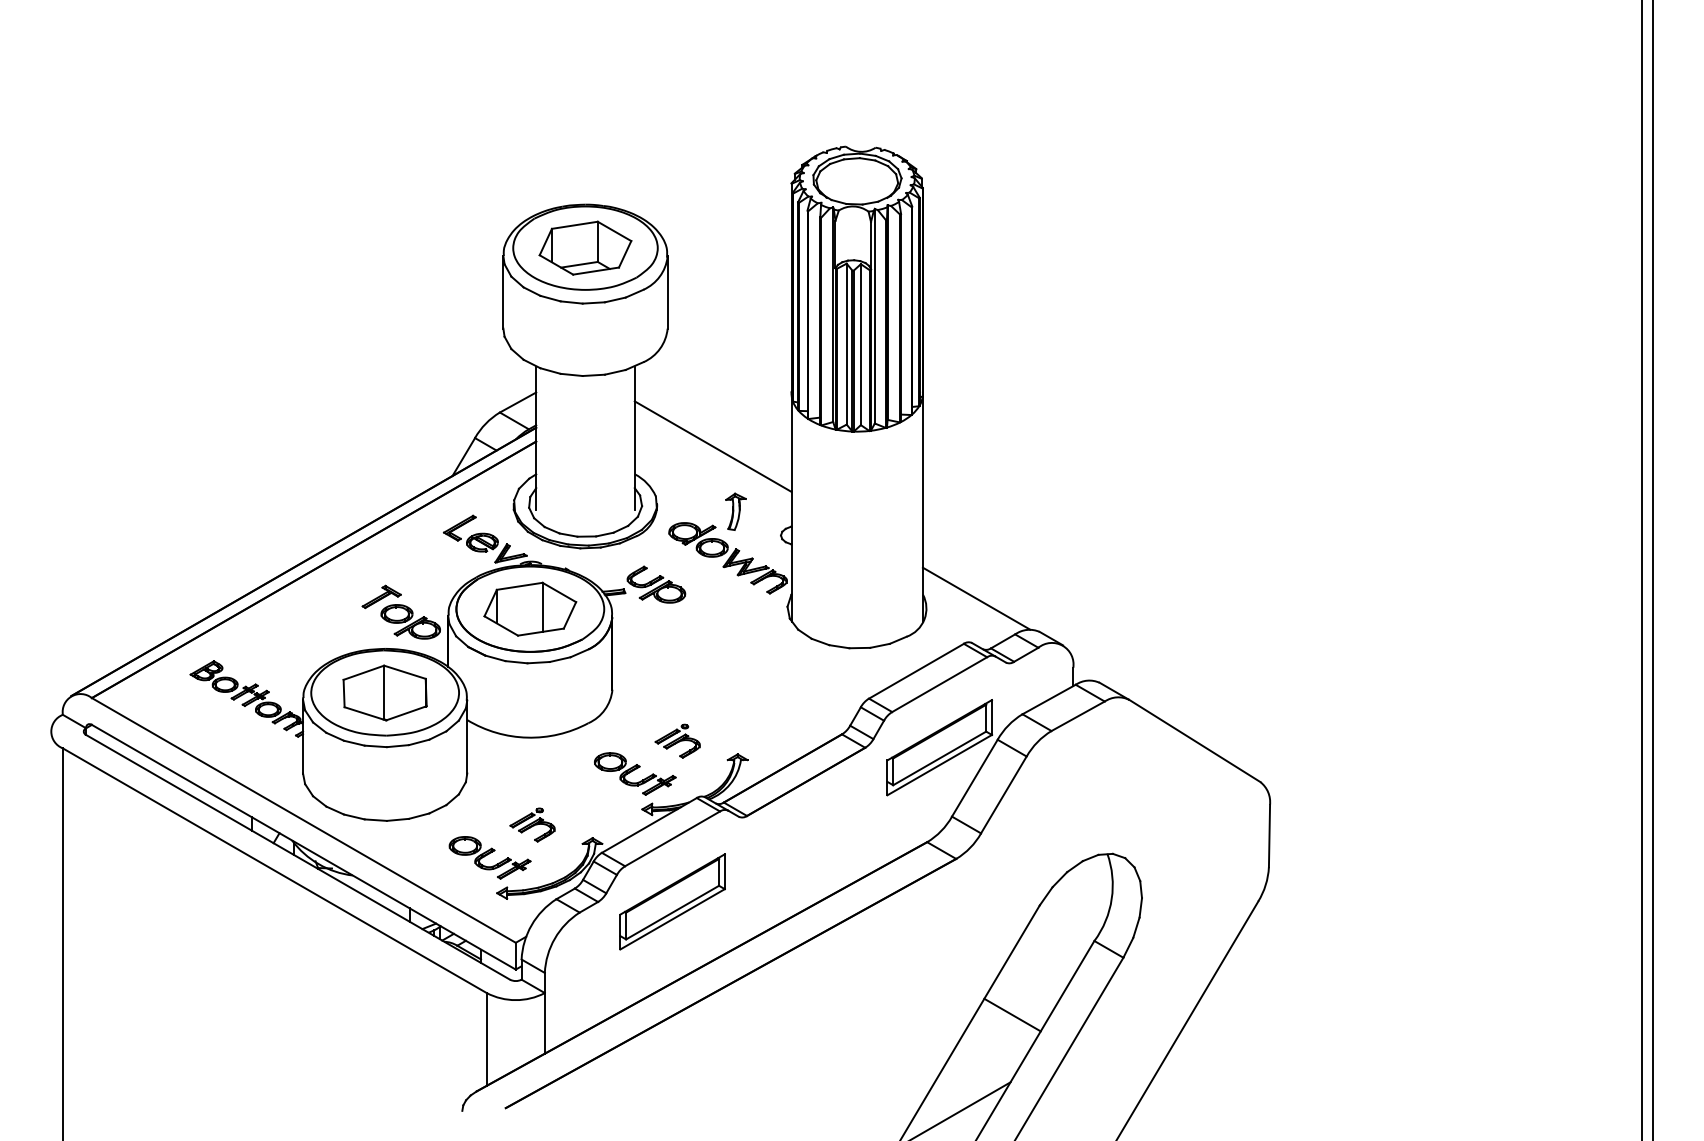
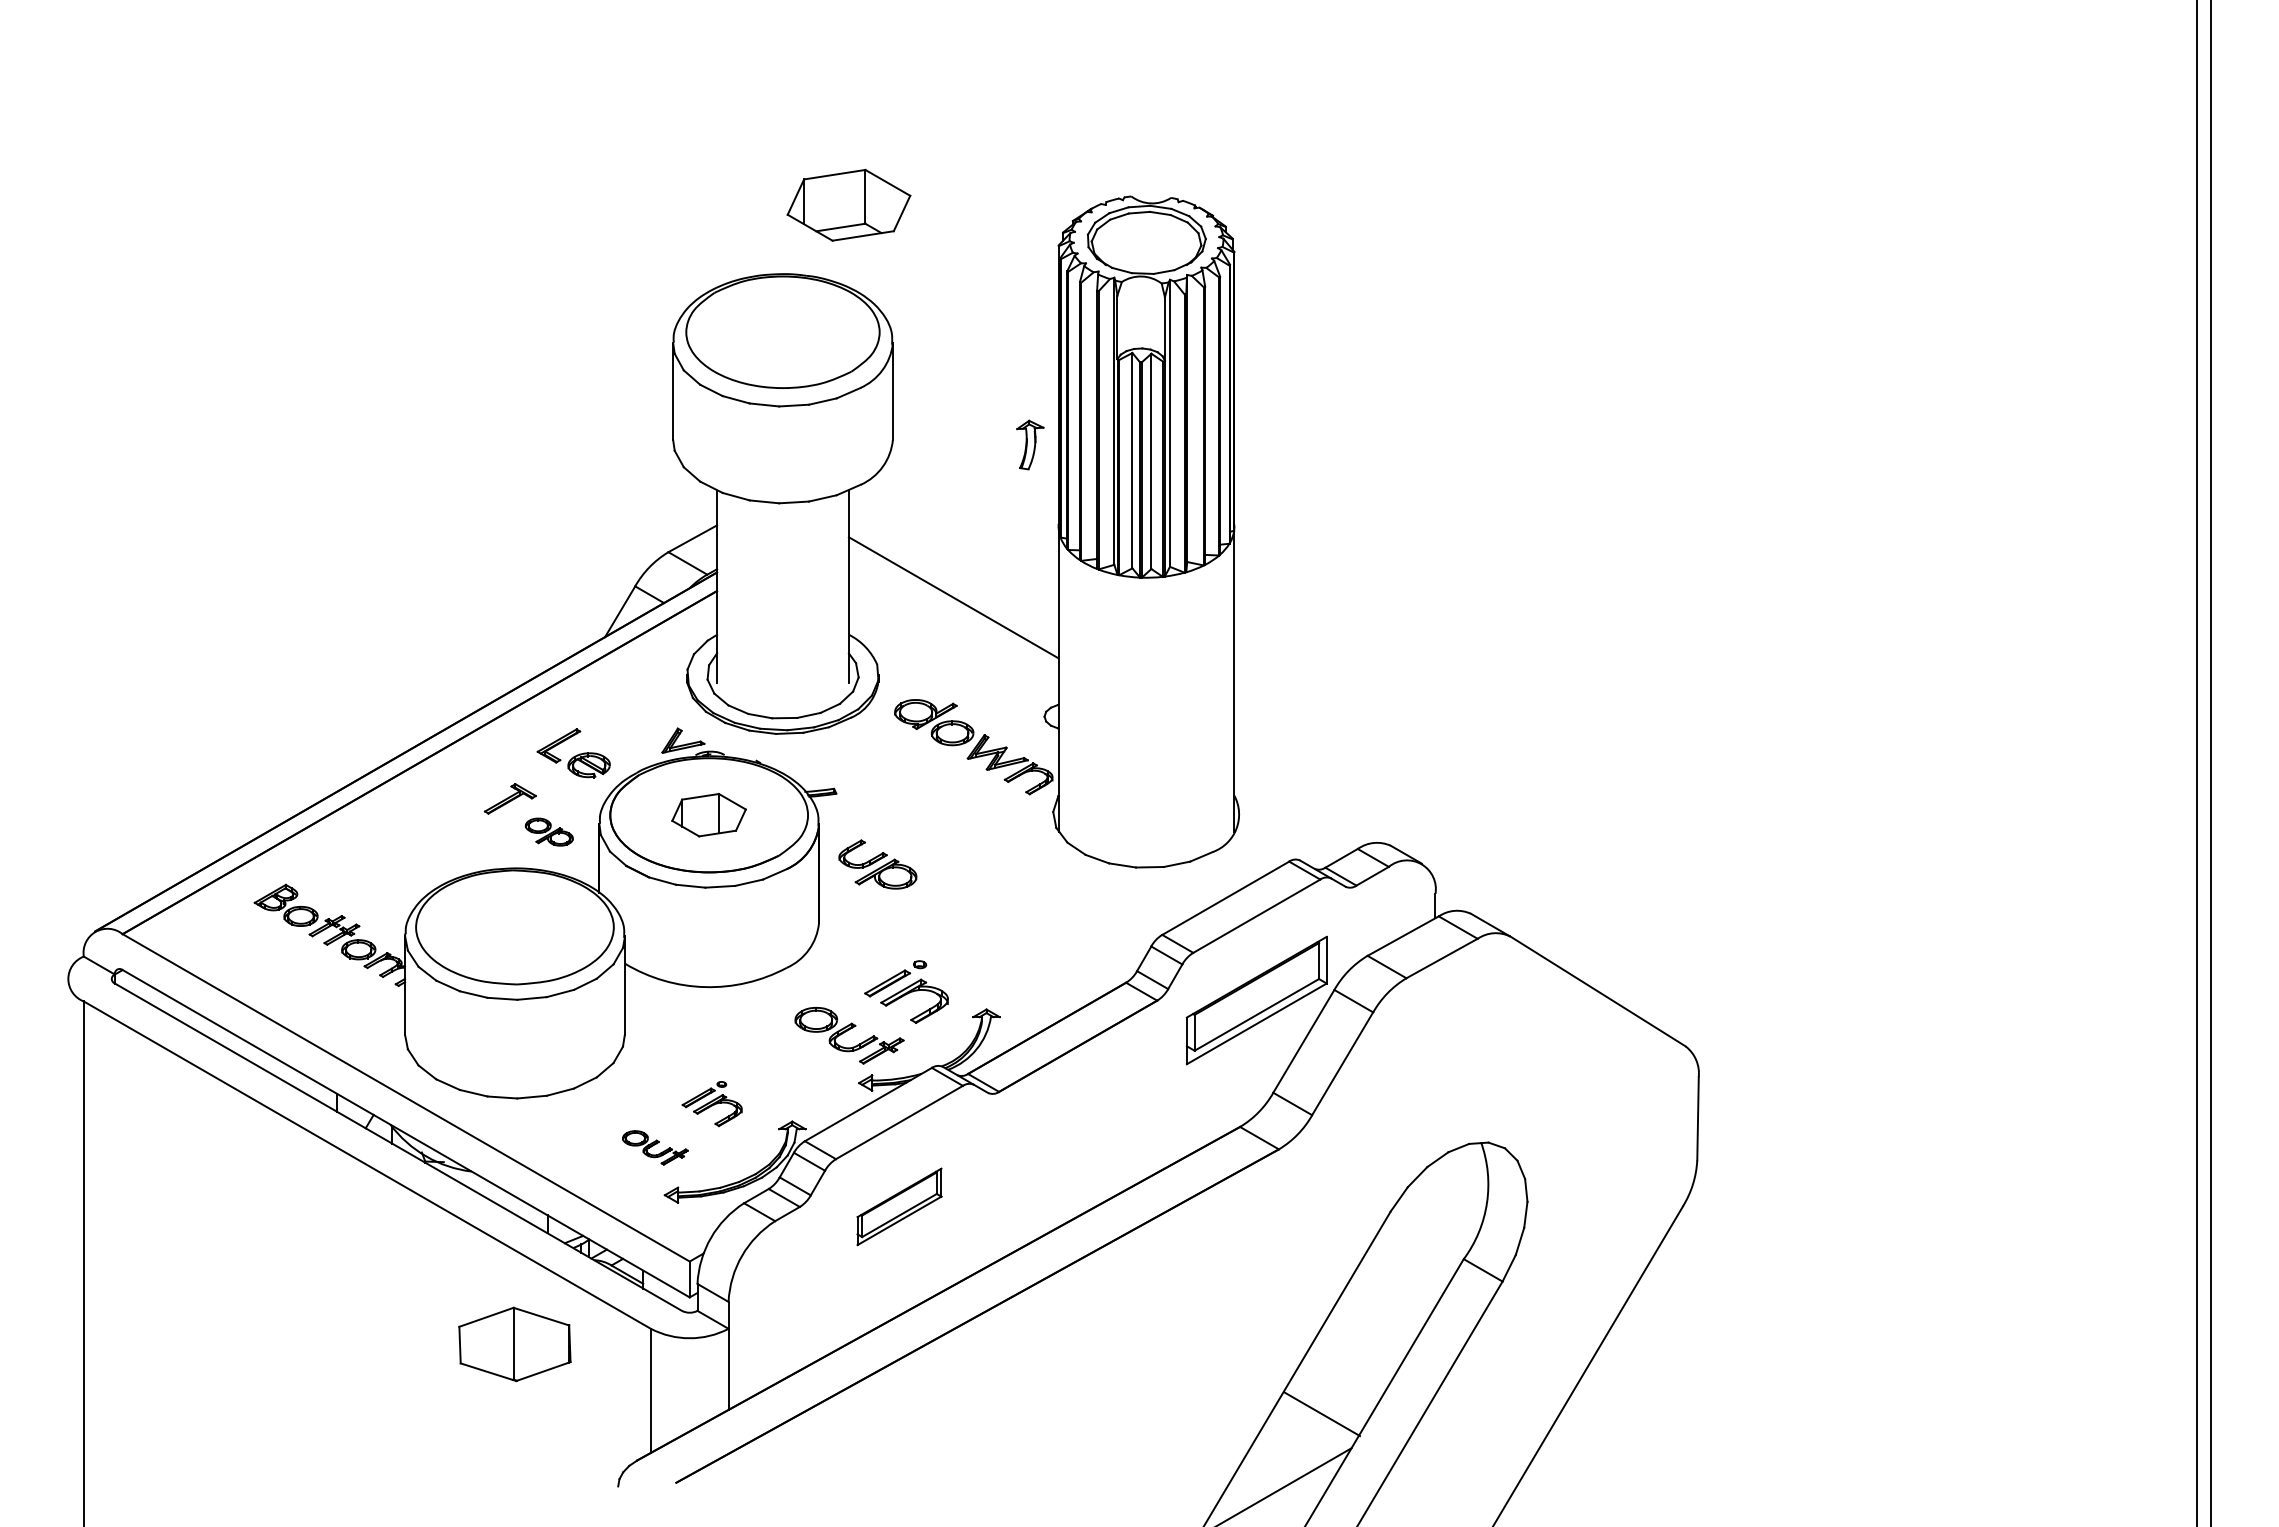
part: (585, 247) -> (848, 204), moved
part: (736, 511) -> (1030, 444), moved
part: (470, 533) -> (573, 753), moved
part: (656, 584) -> (877, 864), moved
line: (976, 598) -> (1305, 800), removed
part: (529, 608) -> (708, 814), size x0.6
part: (410, 621) -> (549, 831), size x0.6
part: (384, 693) -> (514, 1344), moved
part: (677, 740) -> (905, 991), size x1.4
part: (490, 857) -> (655, 1147), size x0.6
part: (672, 901) -> (899, 1206), size x0.6
line: (1012, 1015) -> (1322, 1414), moved

